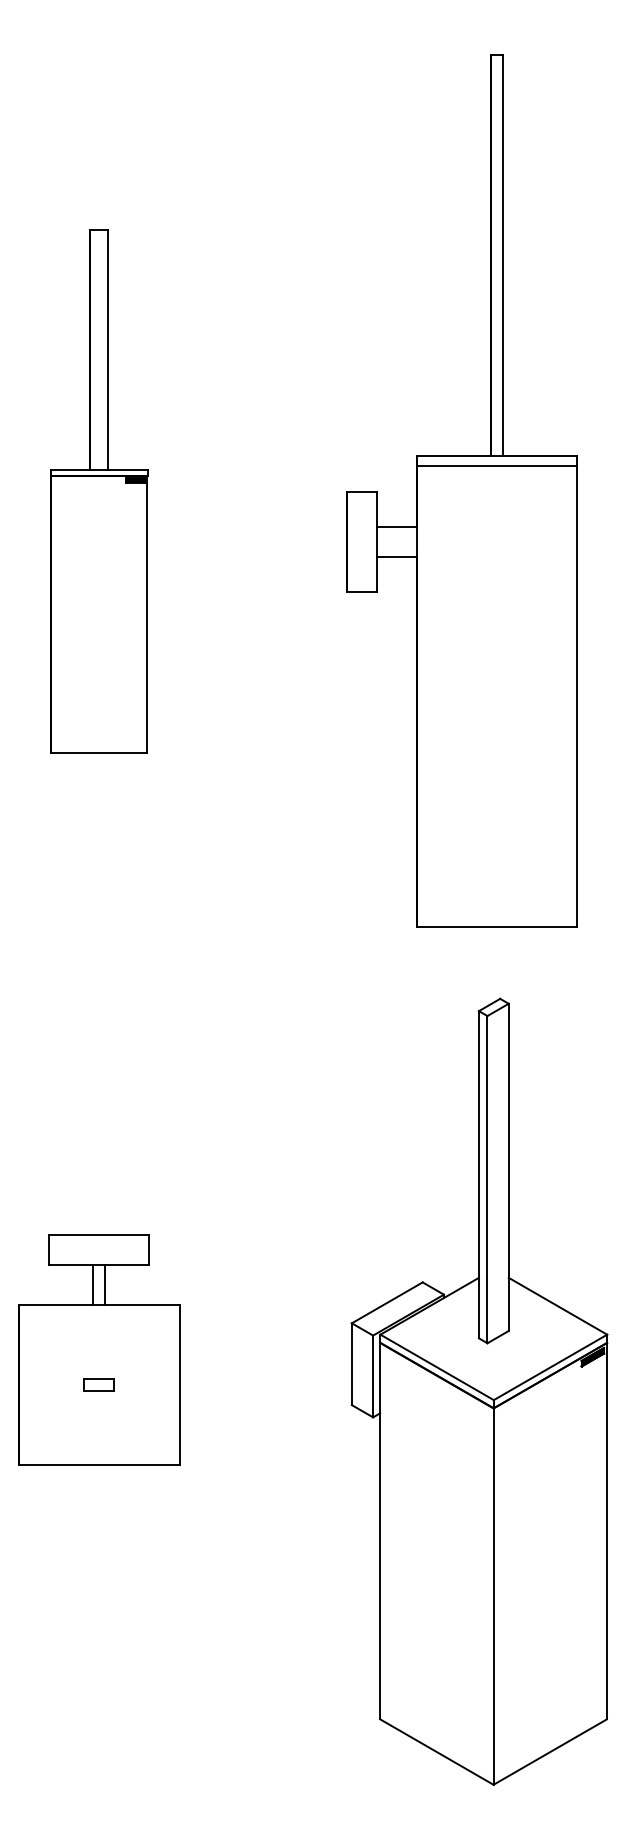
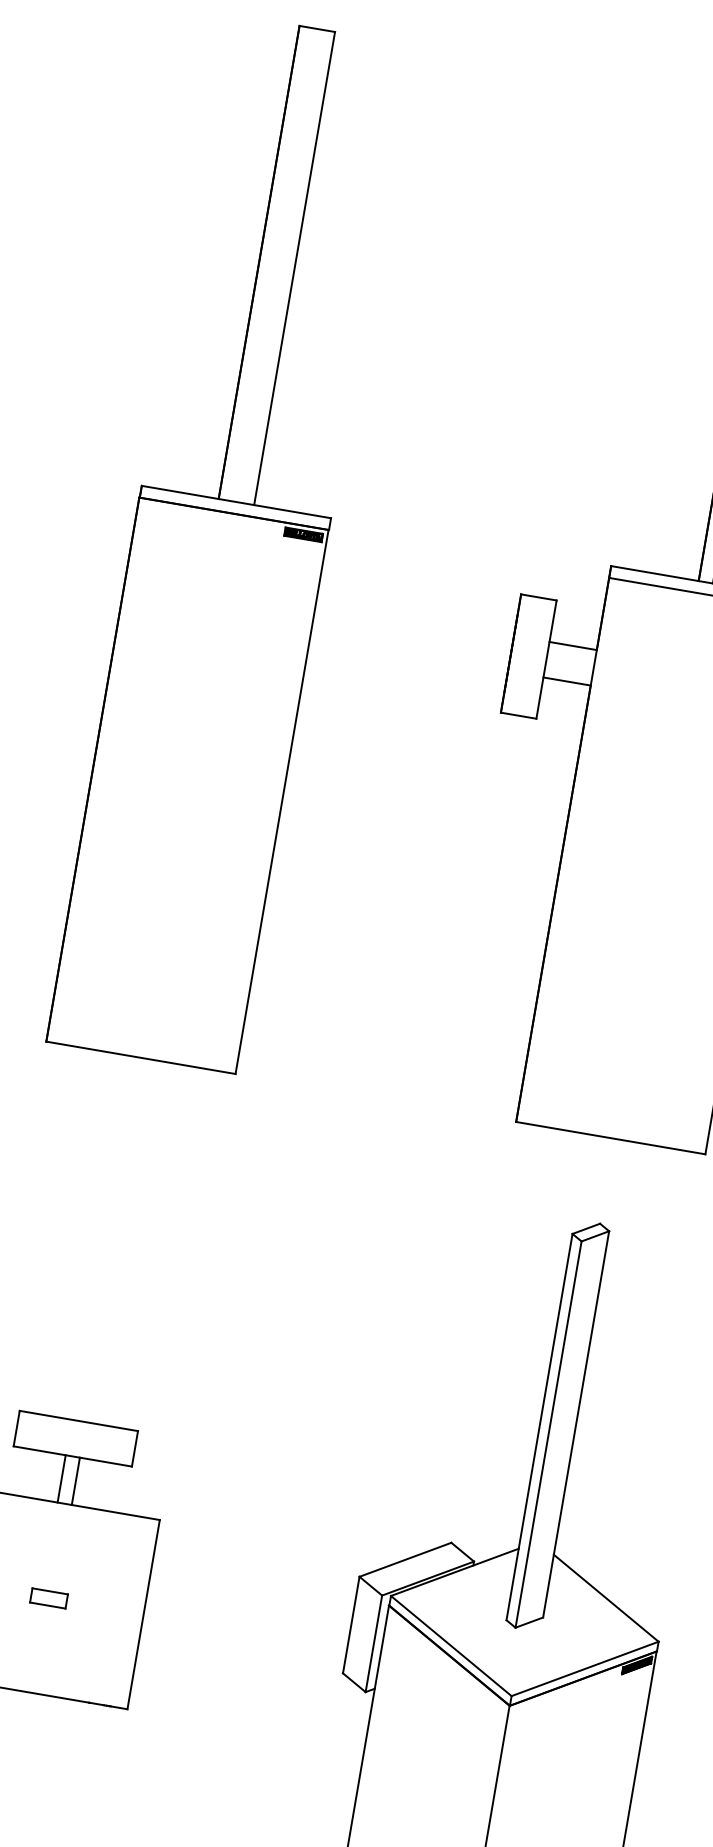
part: (99, 490) -> (229, 542), size x1.67

